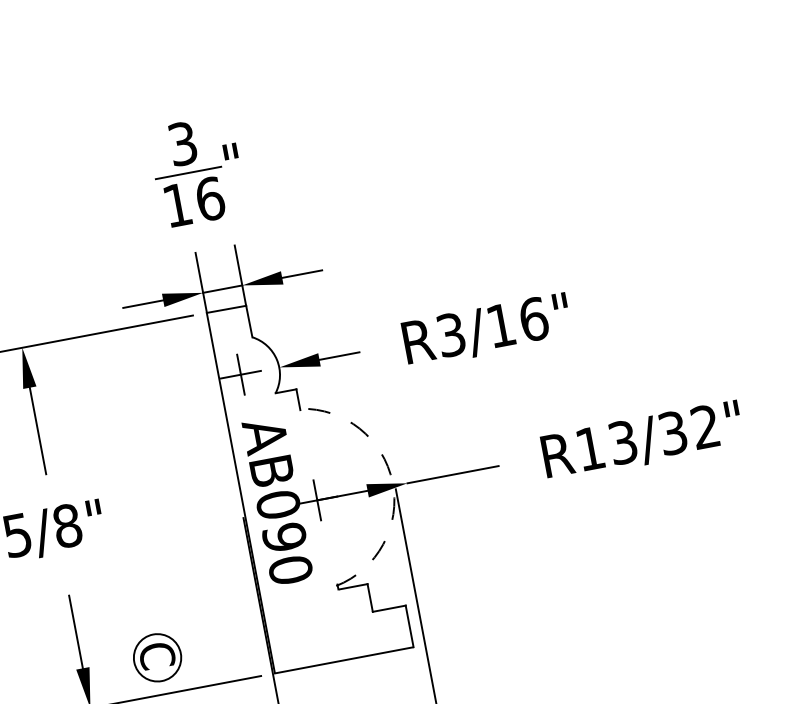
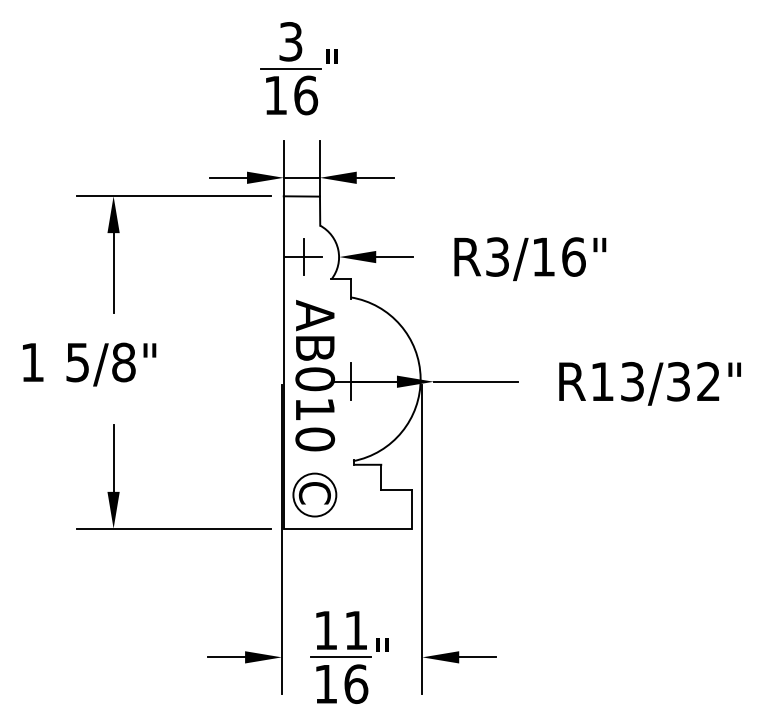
arc: (392, 482) -> (420, 378), dashed -> solid
text: (284, 537) -> (315, 409), AB090 -> AB010
part: (157, 657) -> (314, 494), moved

